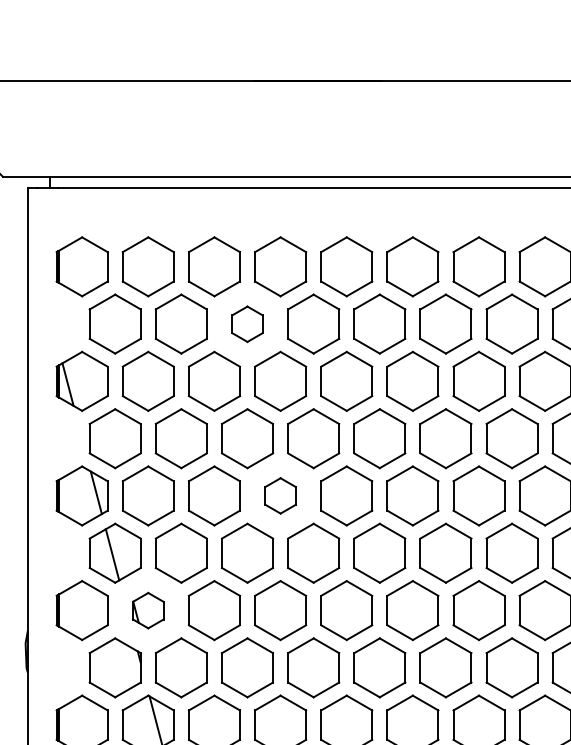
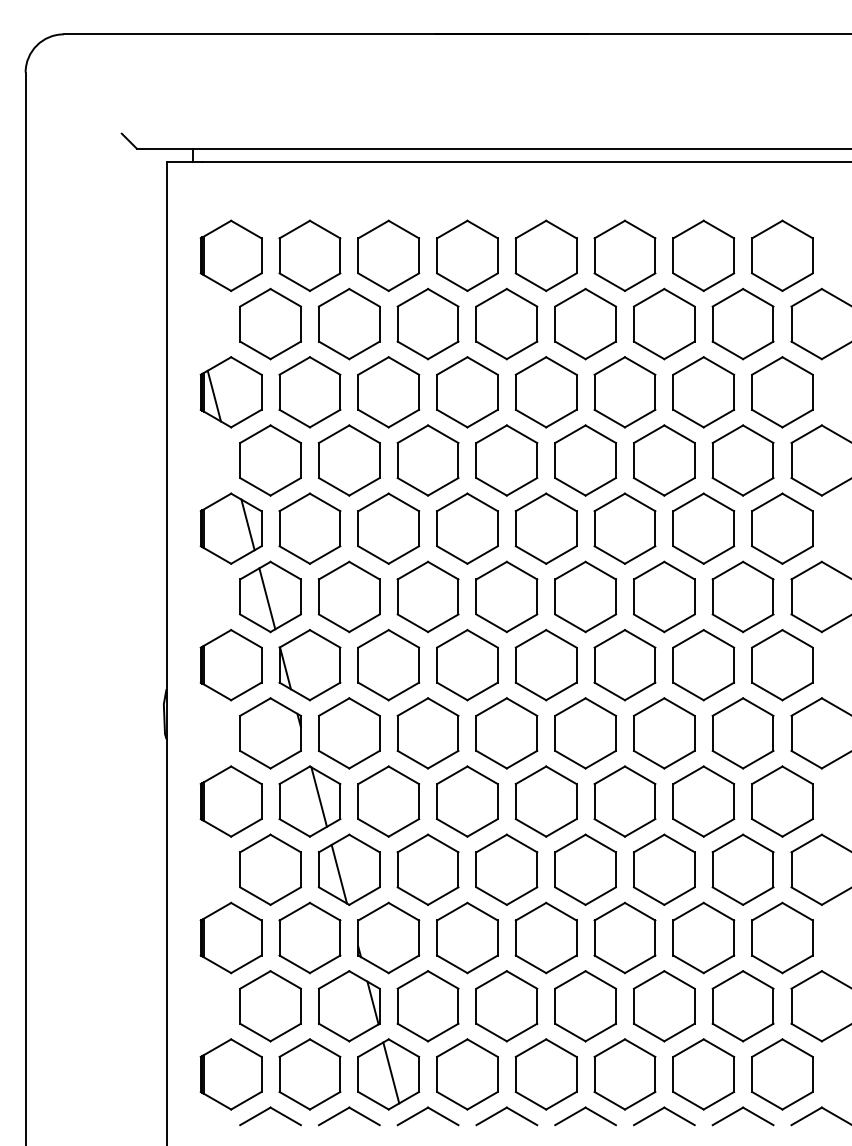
part: (247, 324) -> (427, 324), size x1.67
part: (280, 495) -> (467, 528), size x1.67
part: (147, 610) -> (309, 665), size x1.67

